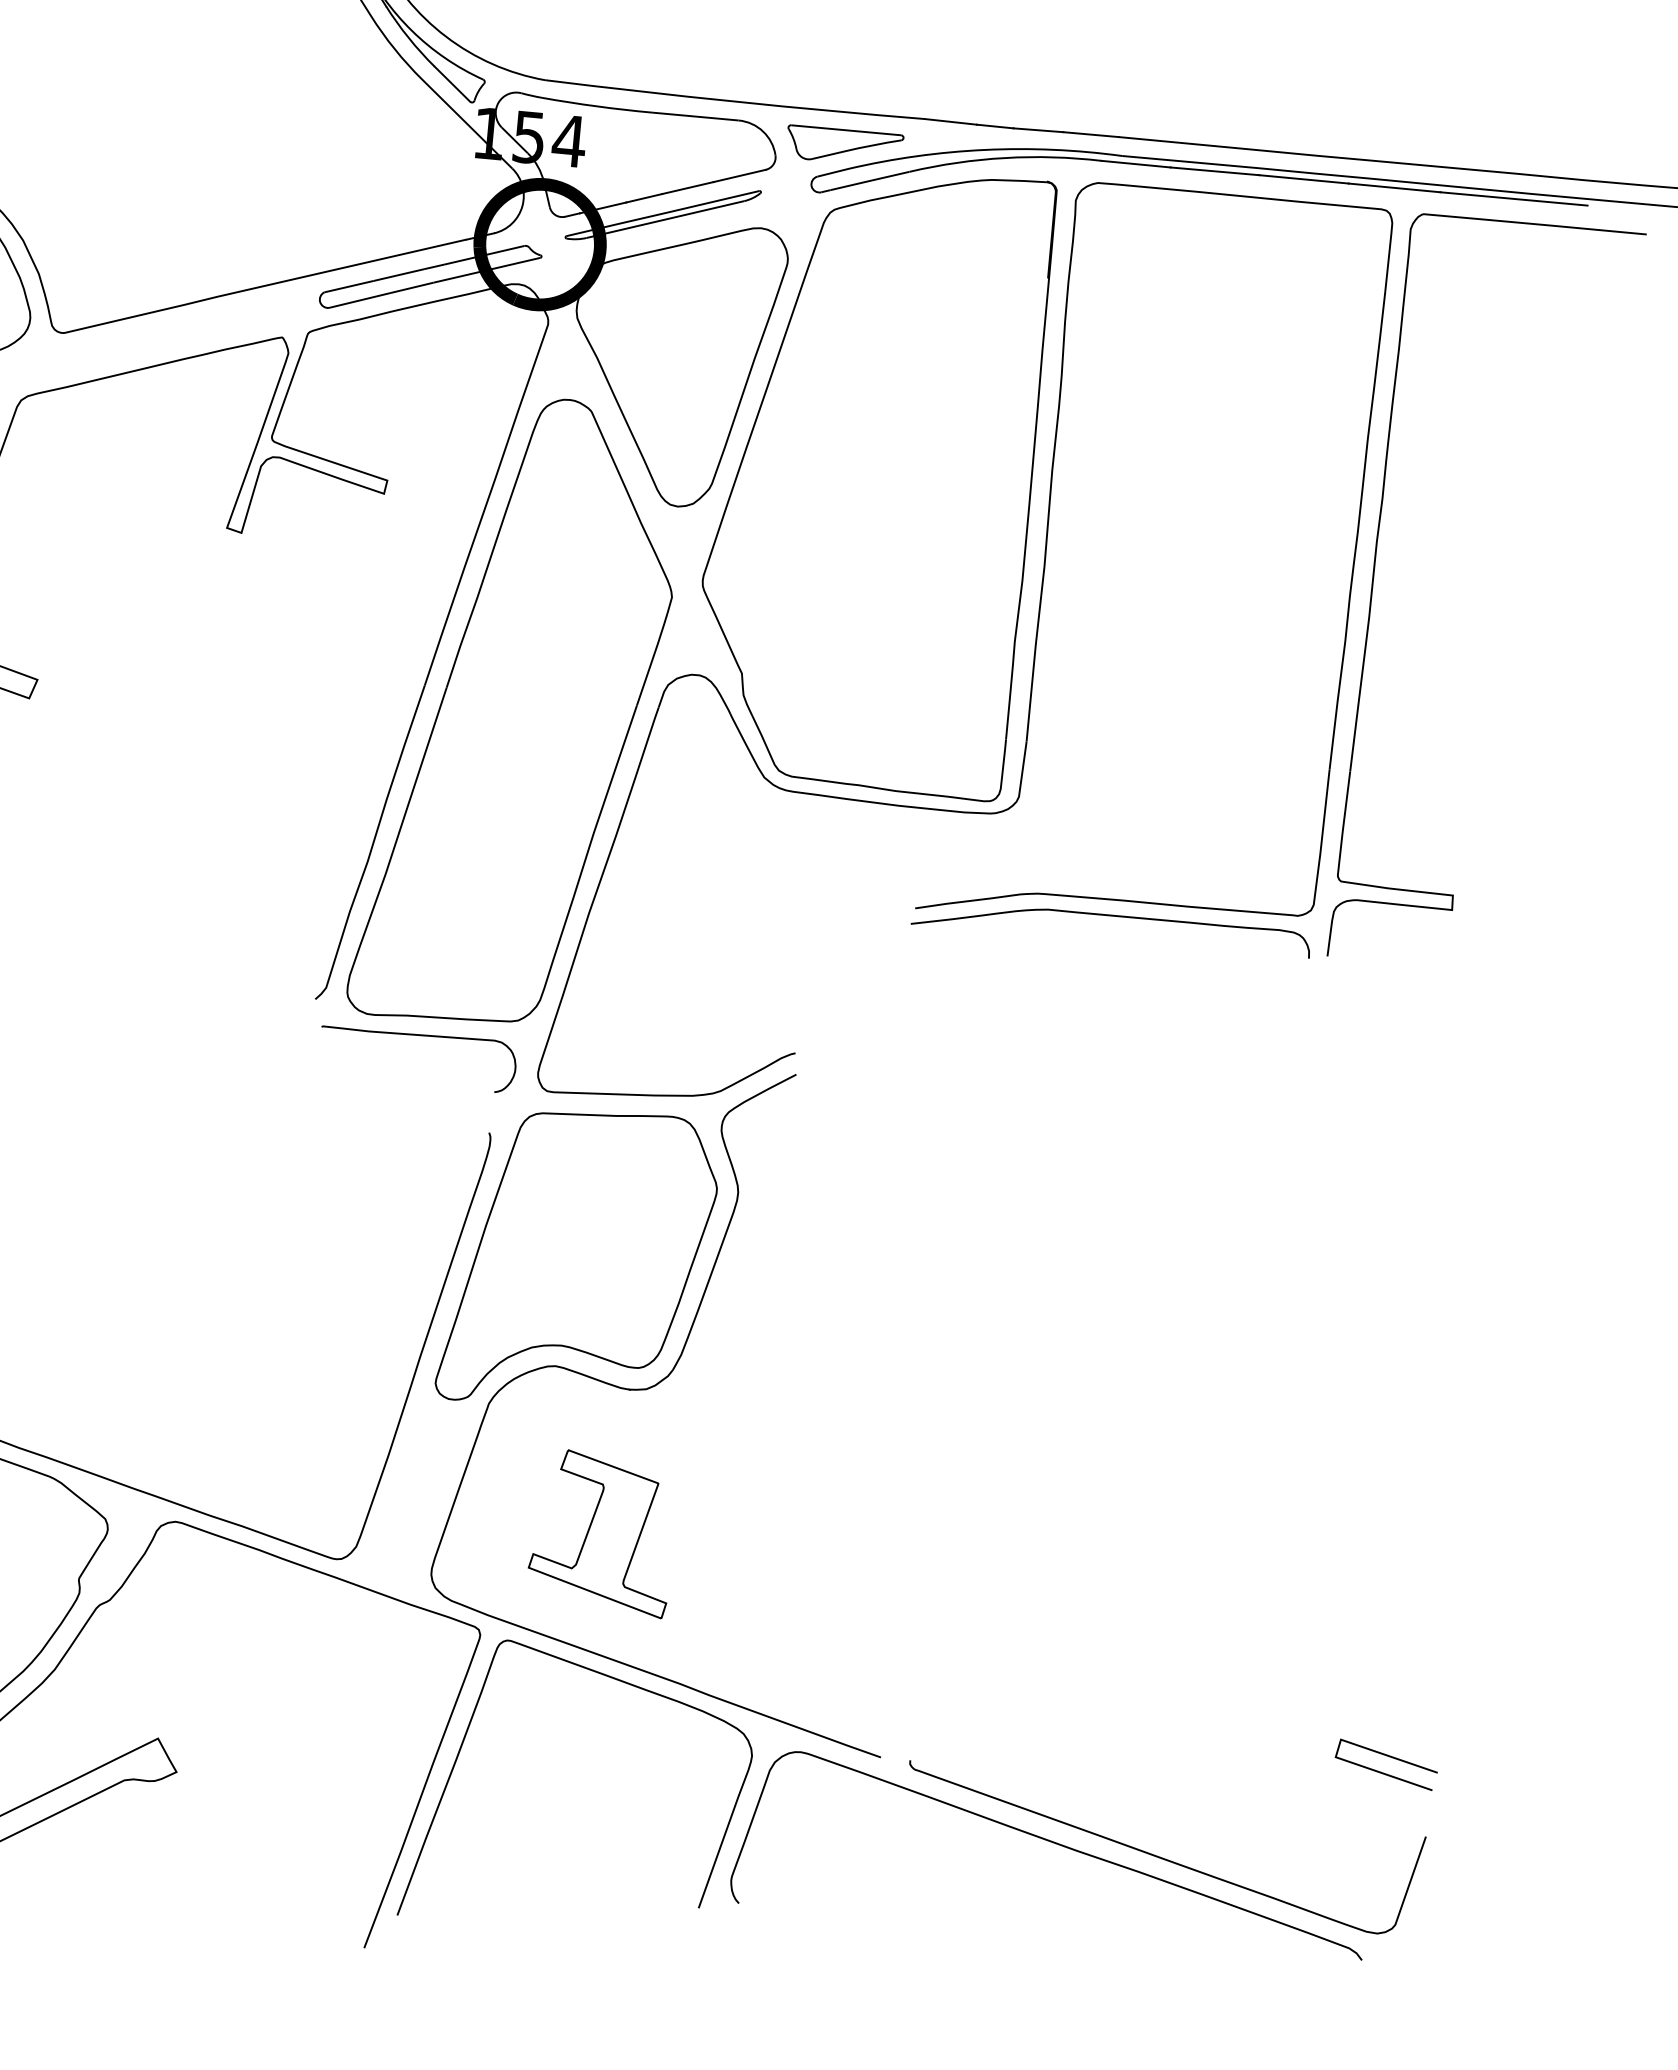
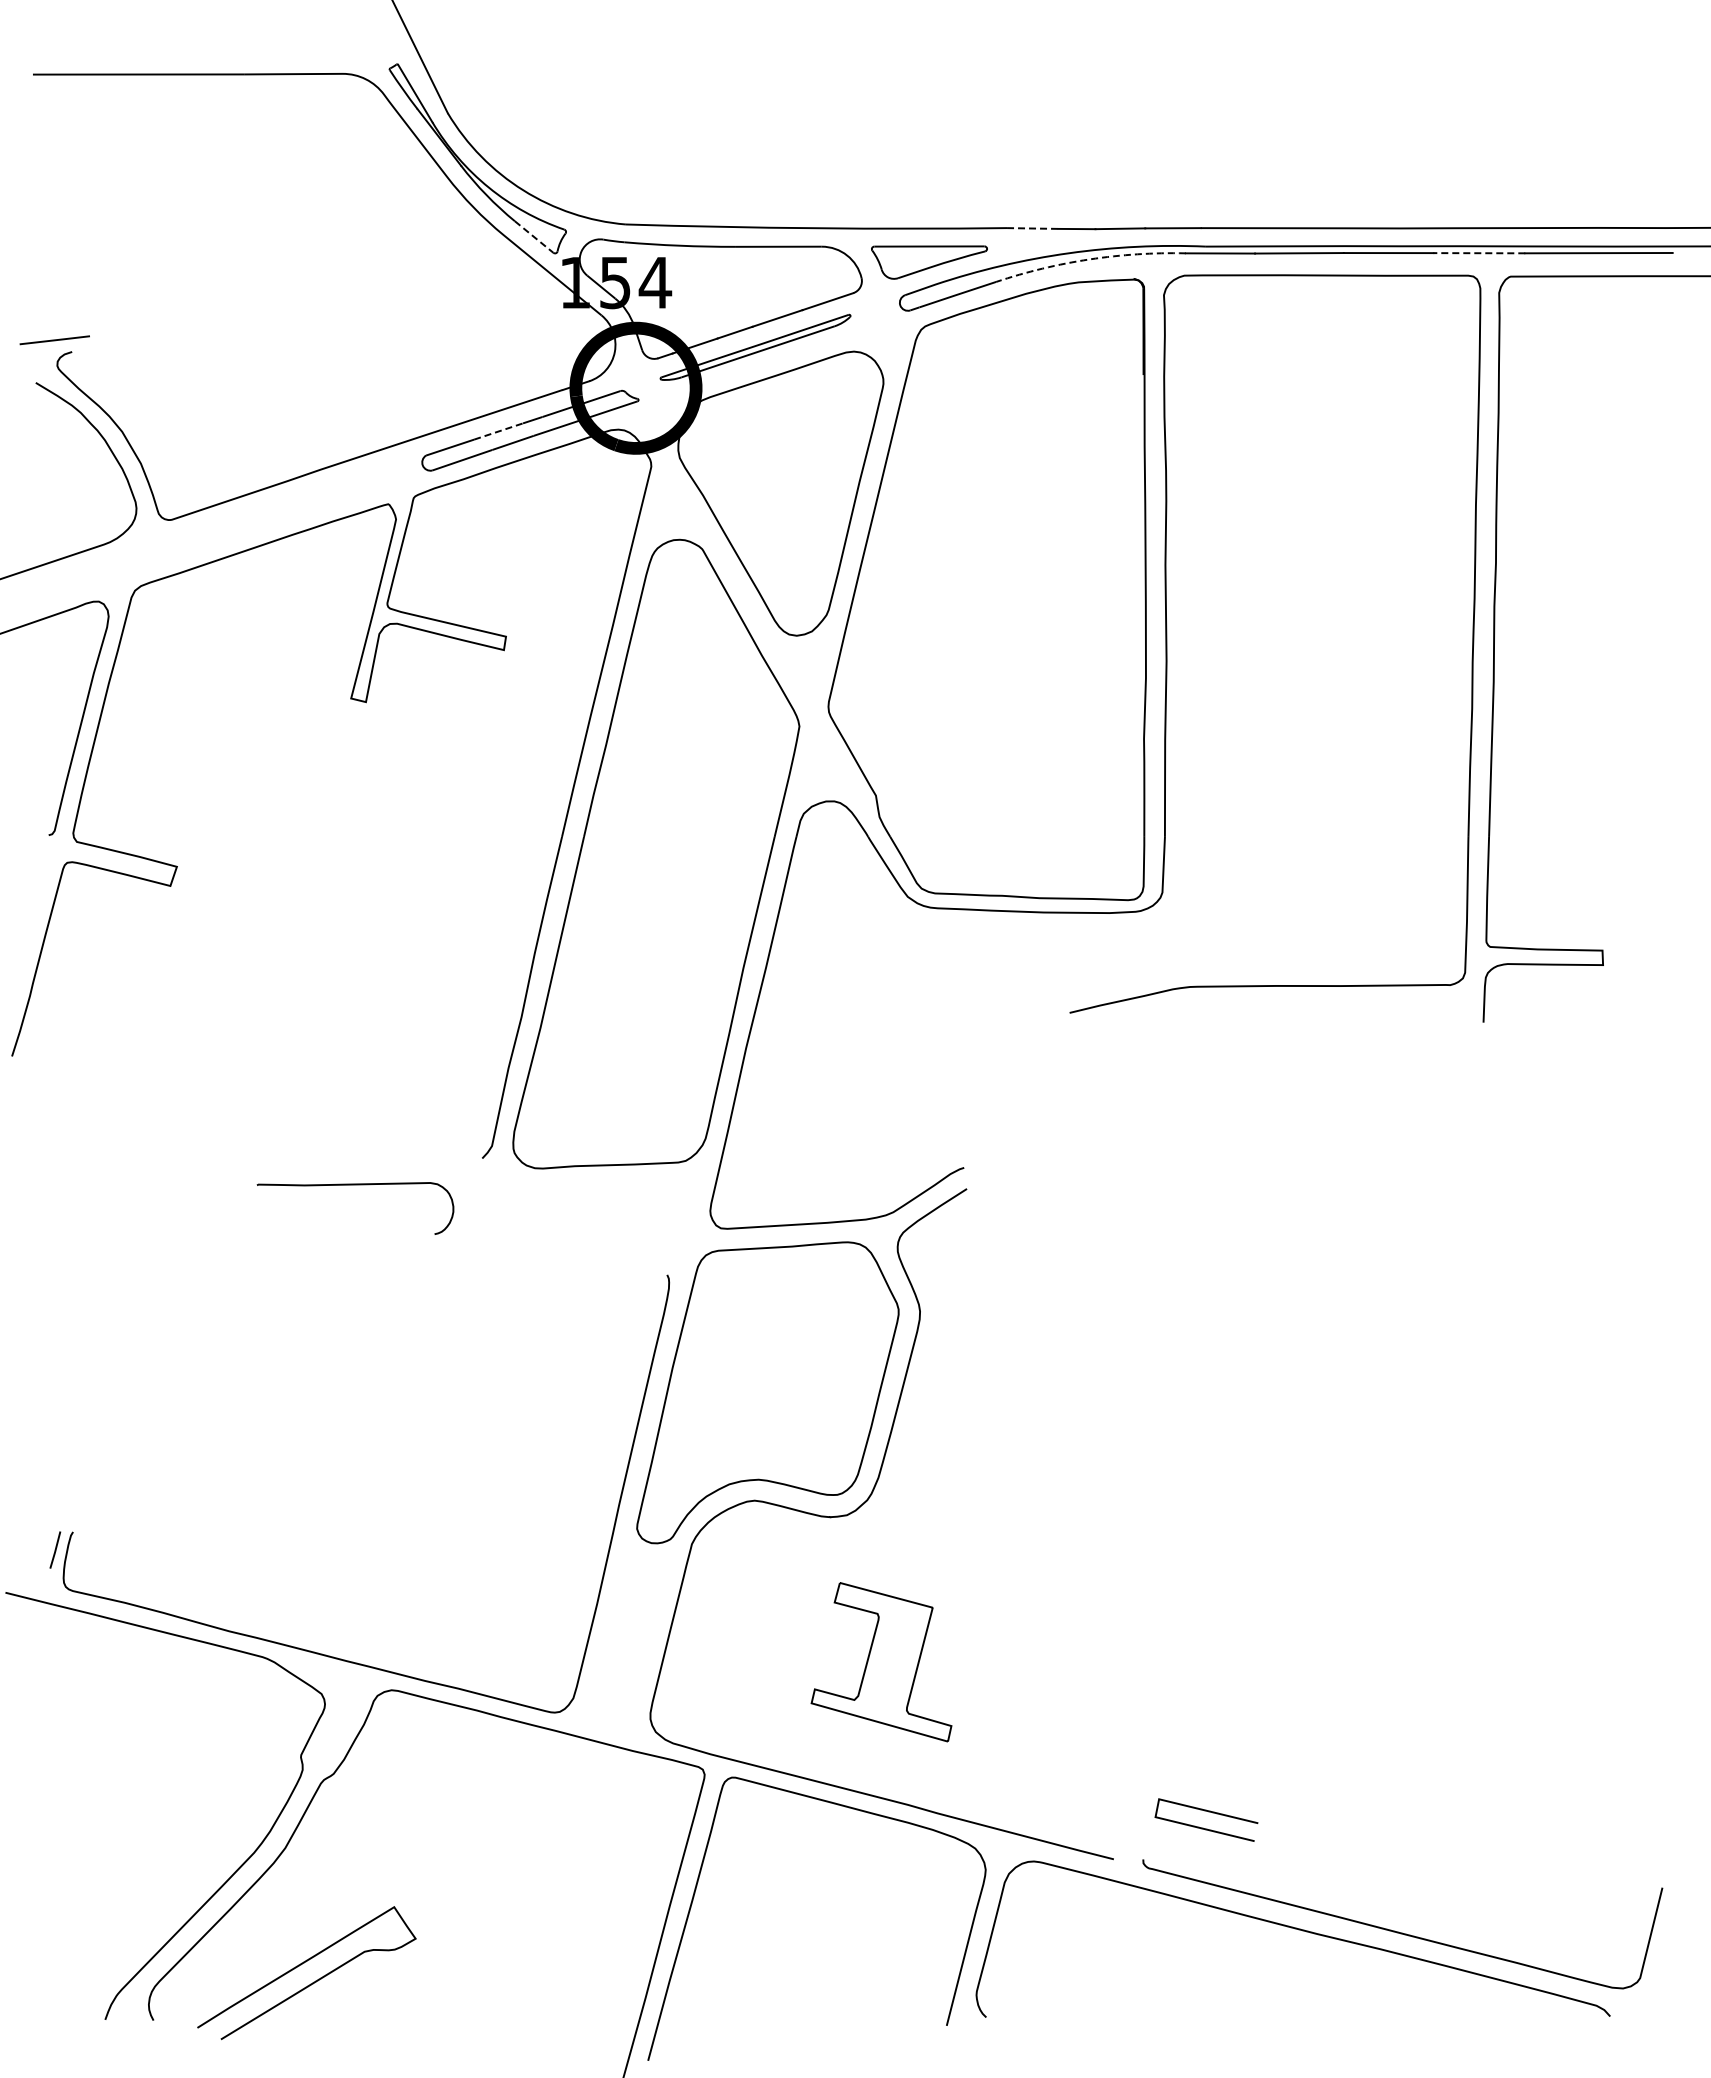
line: (452, 84) -> (534, 237), solid -> dashed
line: (950, 121) -> (1032, 228), solid -> dashed
arc: (1004, 158) -> (1089, 259), solid -> dashed
line: (1394, 188) -> (1479, 253), solid -> dashed
line: (398, 275) -> (498, 431), solid -> dashed
curve: (1112, 916) -> (1266, 1002), removed
curve: (419, 1036) -> (355, 1185), moved
part: (602, 1533) -> (881, 1662), moved
line: (1389, 1757) -> (1208, 1812), moved

